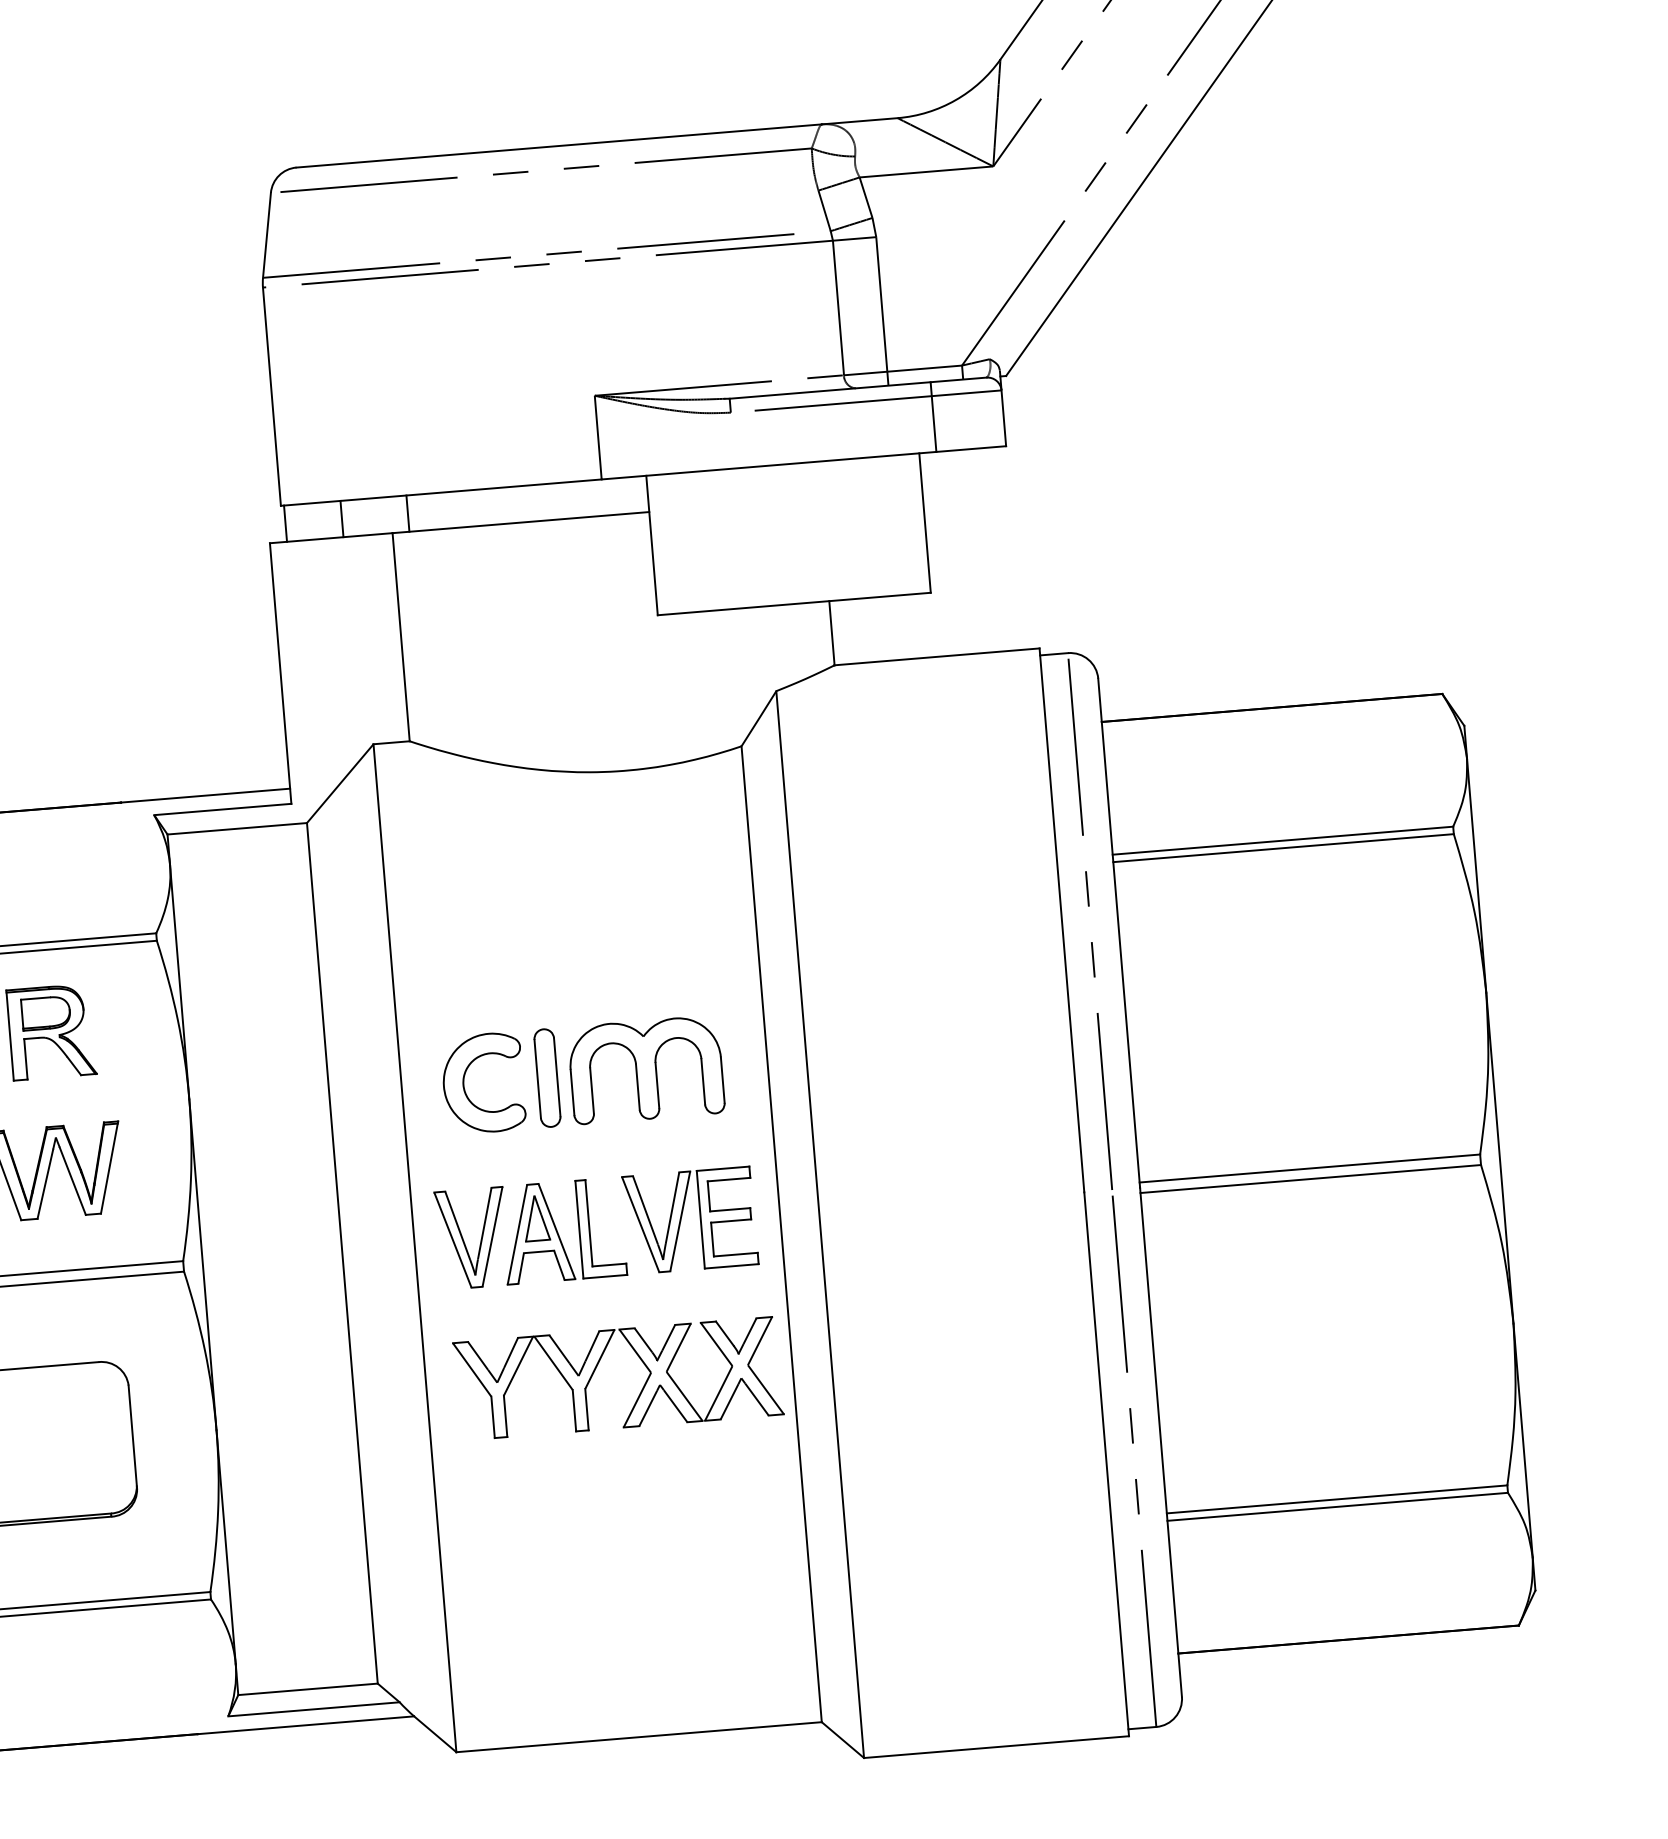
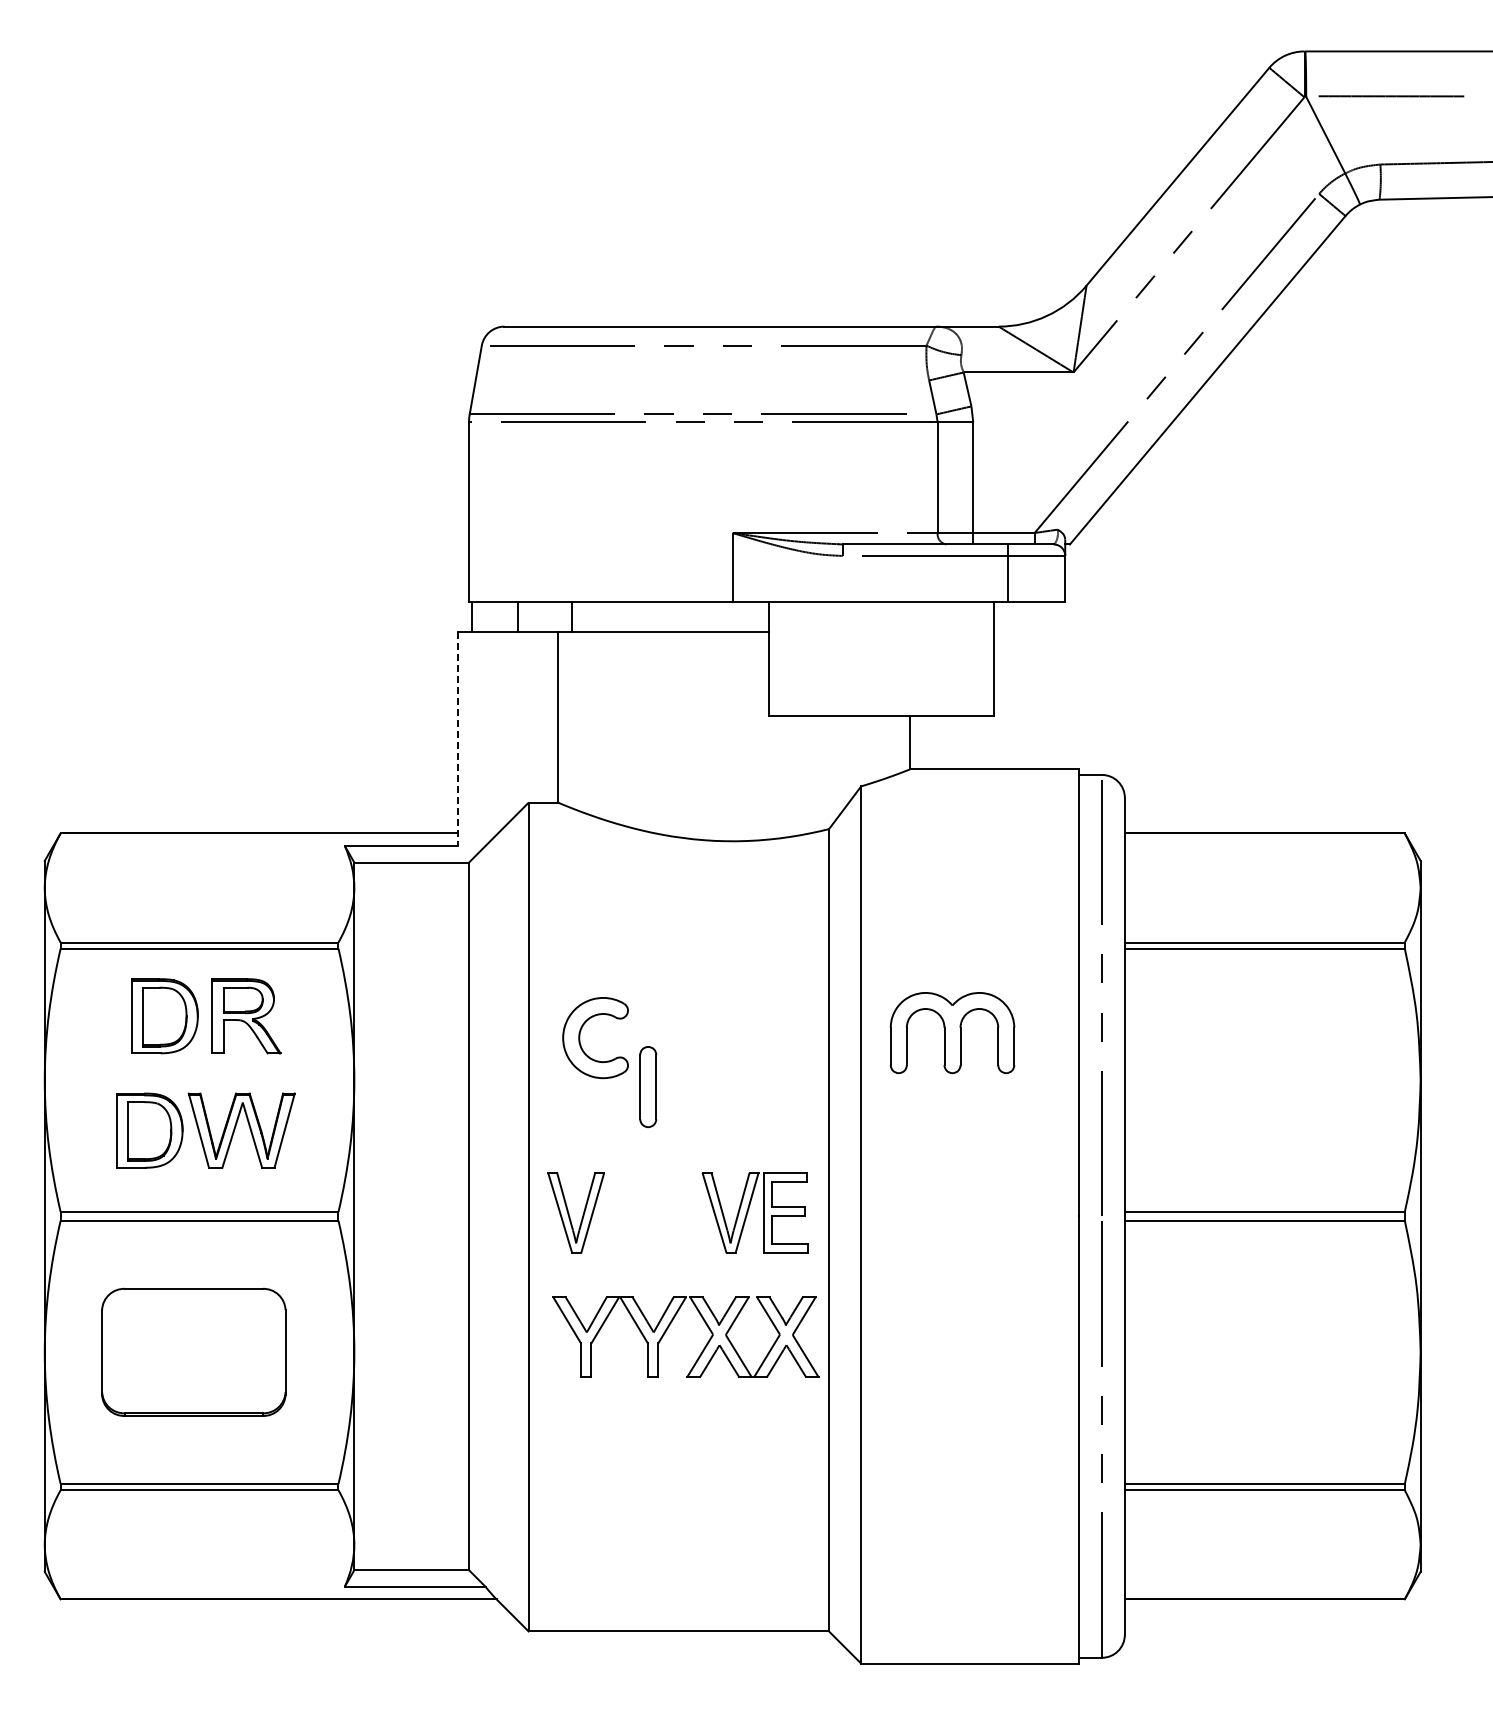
line: (280, 674) -> (457, 739), solid -> dashed
part: (646, 1070) -> (952, 1033), moved
part: (465, 1085) -> (580, 1038), moved
part: (562, 1230) -> (650, 1212), removed

